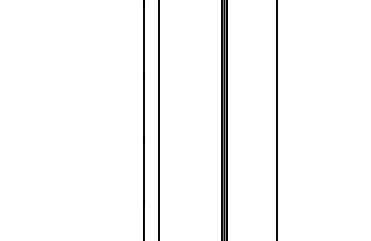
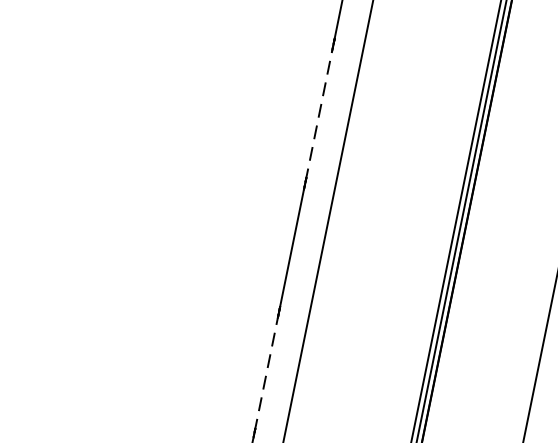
line: (143, 40) -> (318, 115), solid -> dashed
line: (143, 172) -> (265, 373), solid -> dashed

